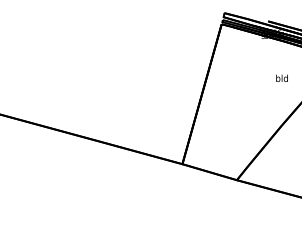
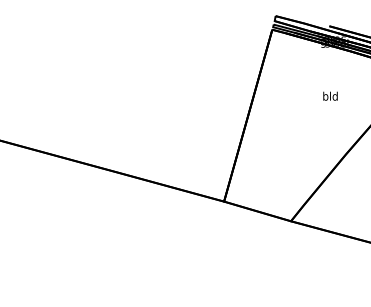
text: (281, 77) -> (329, 95), moved

